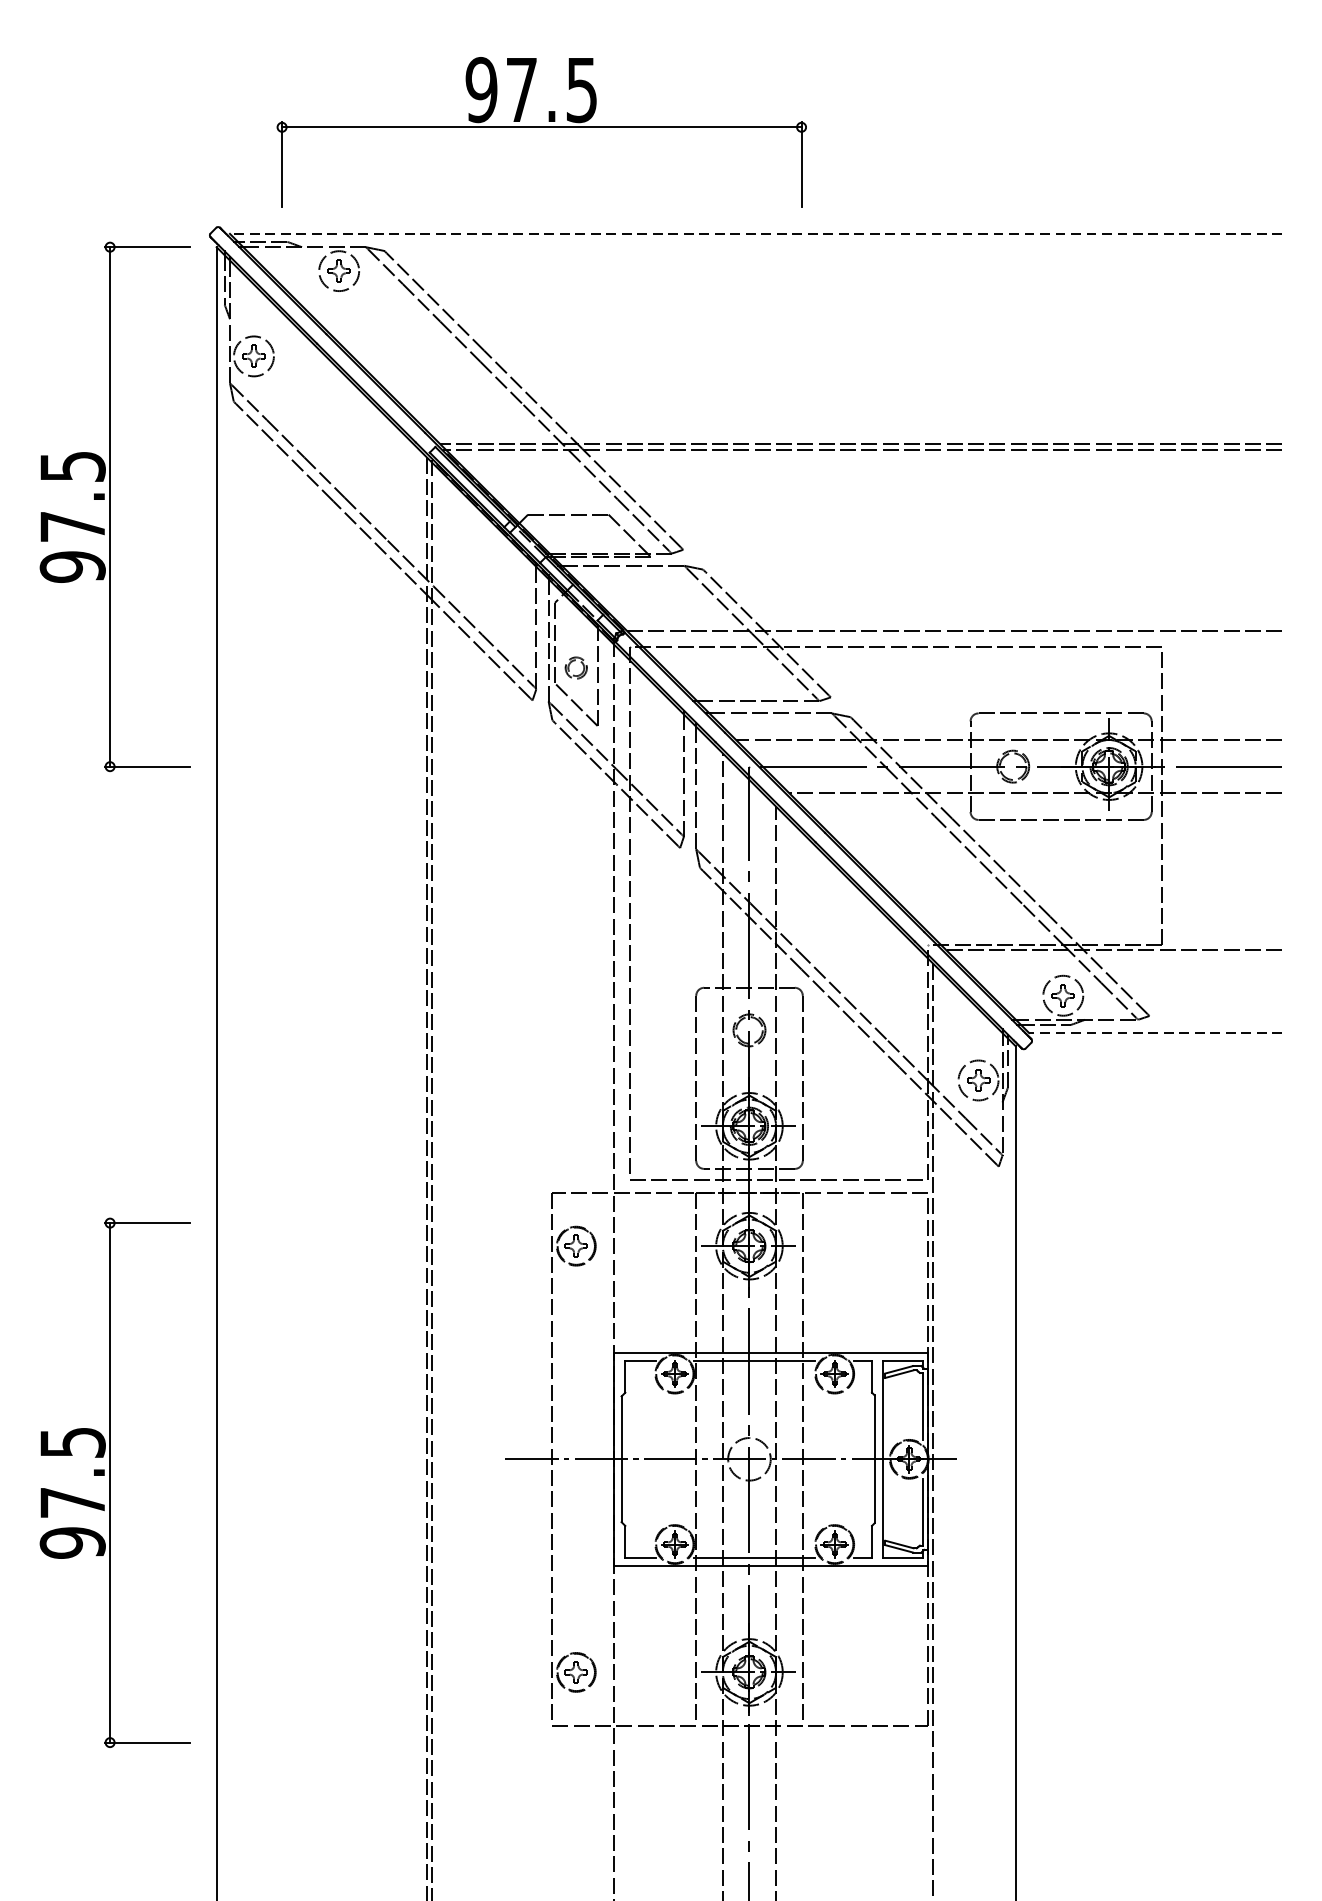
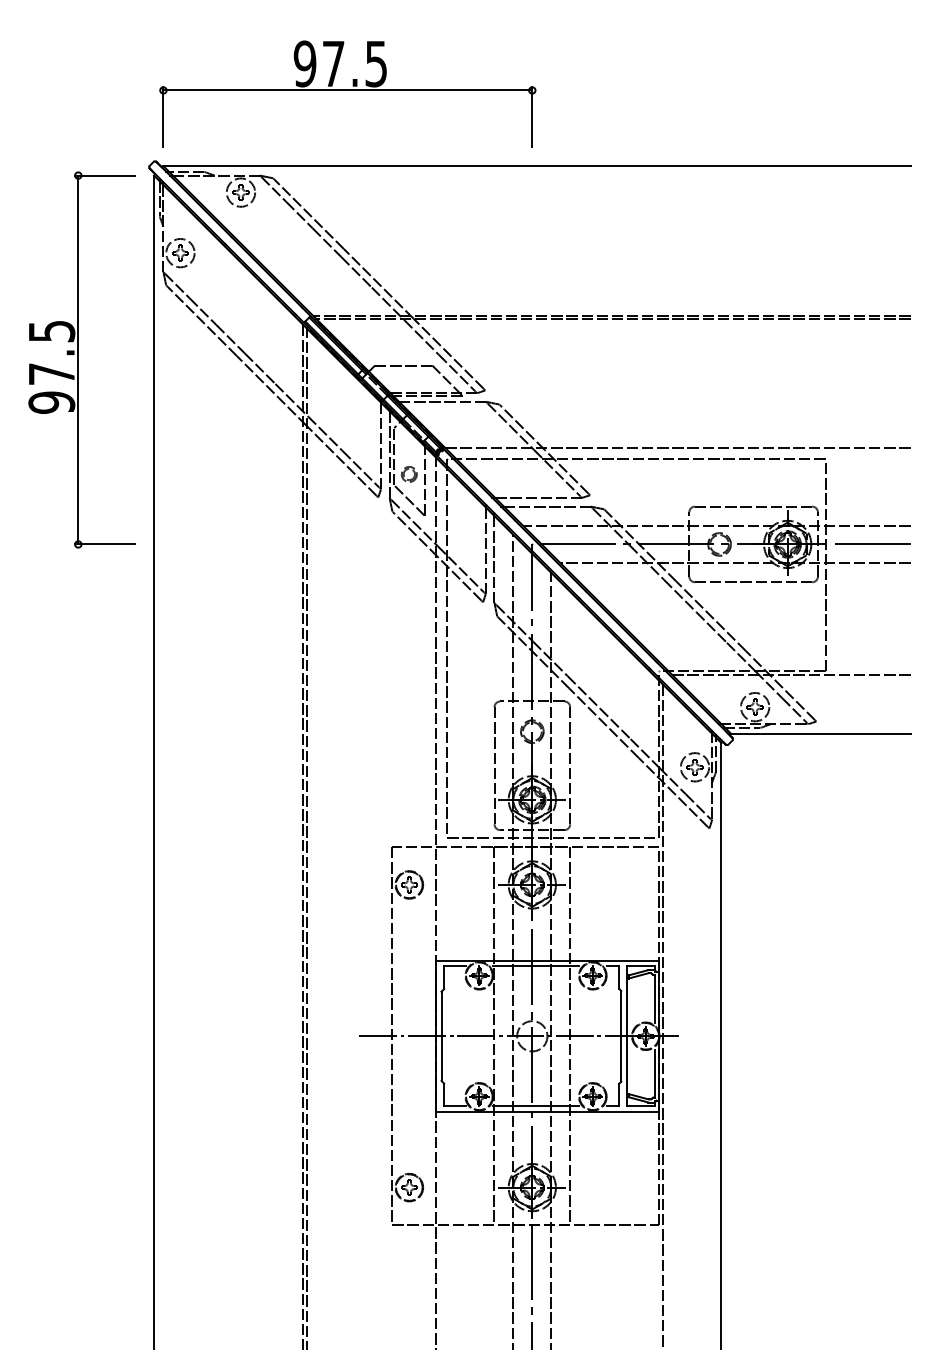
part: (541, 131) -> (347, 93), moved
line: (756, 234) -> (537, 166), dashed -> solid
line: (1155, 1032) -> (820, 733), dashed -> solid
part: (114, 1482) -> (81, 1052), removed

